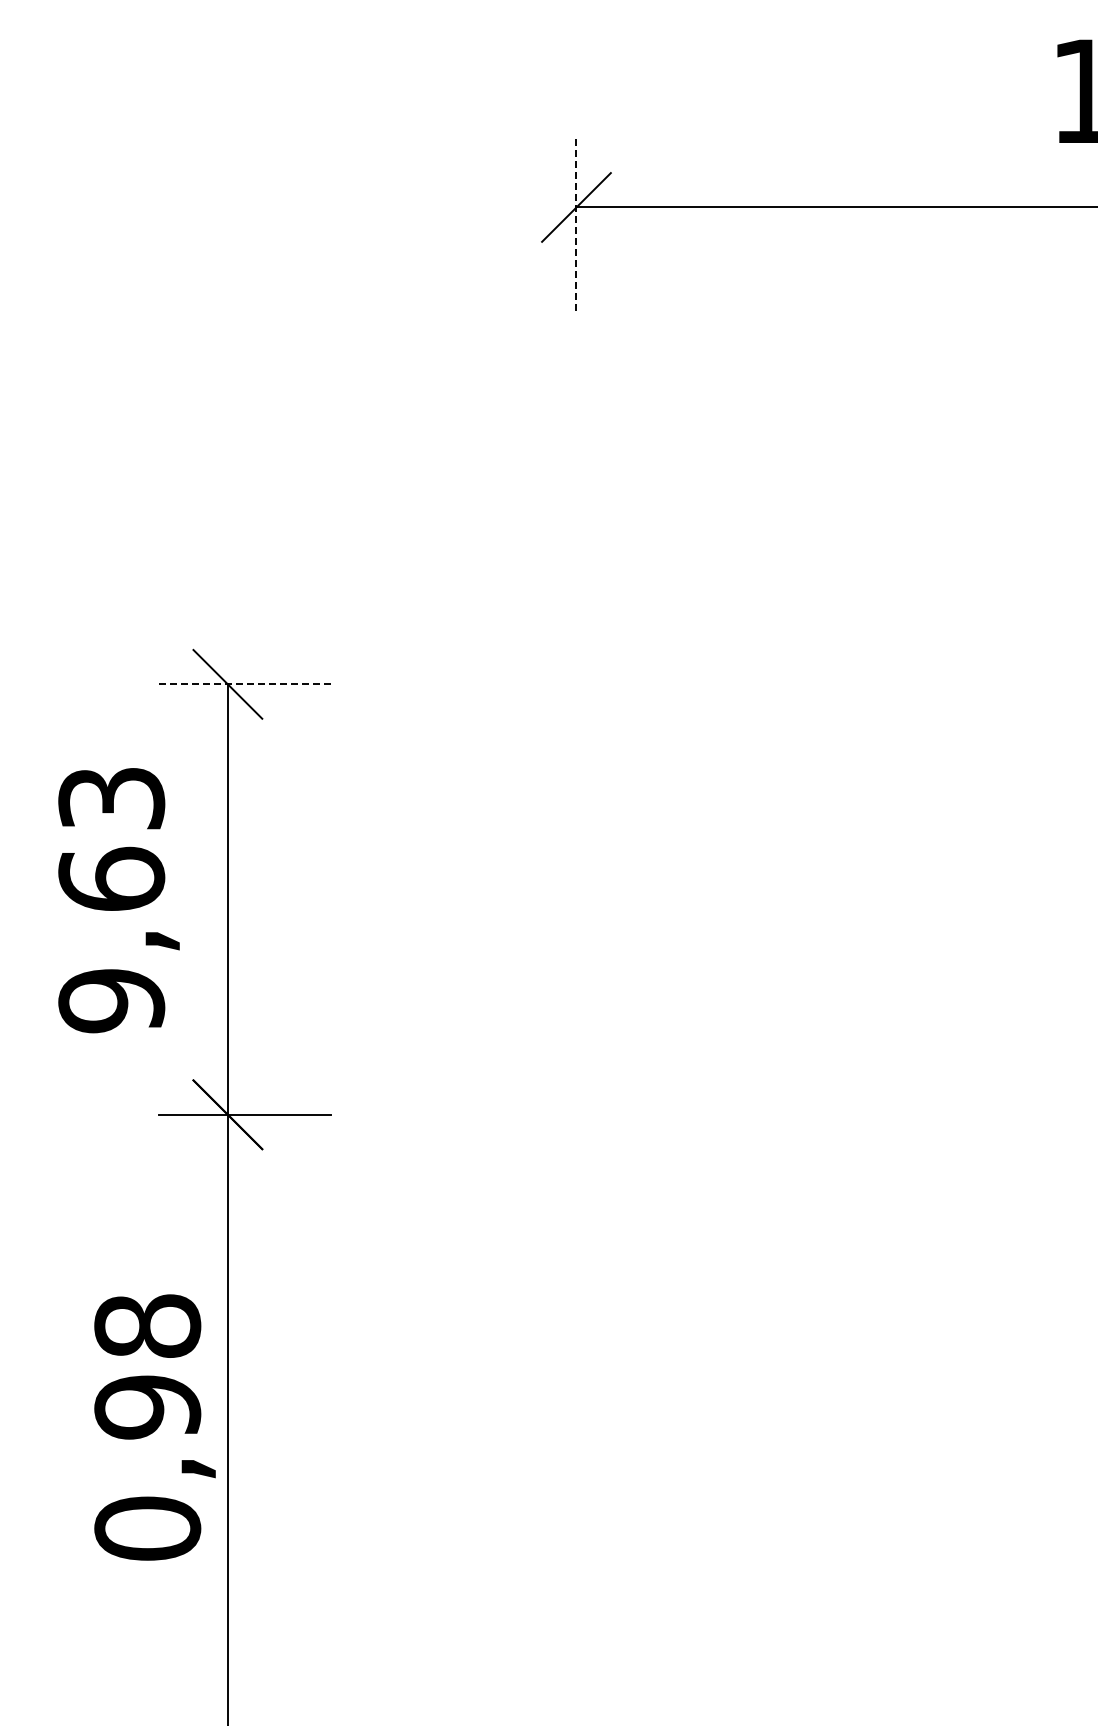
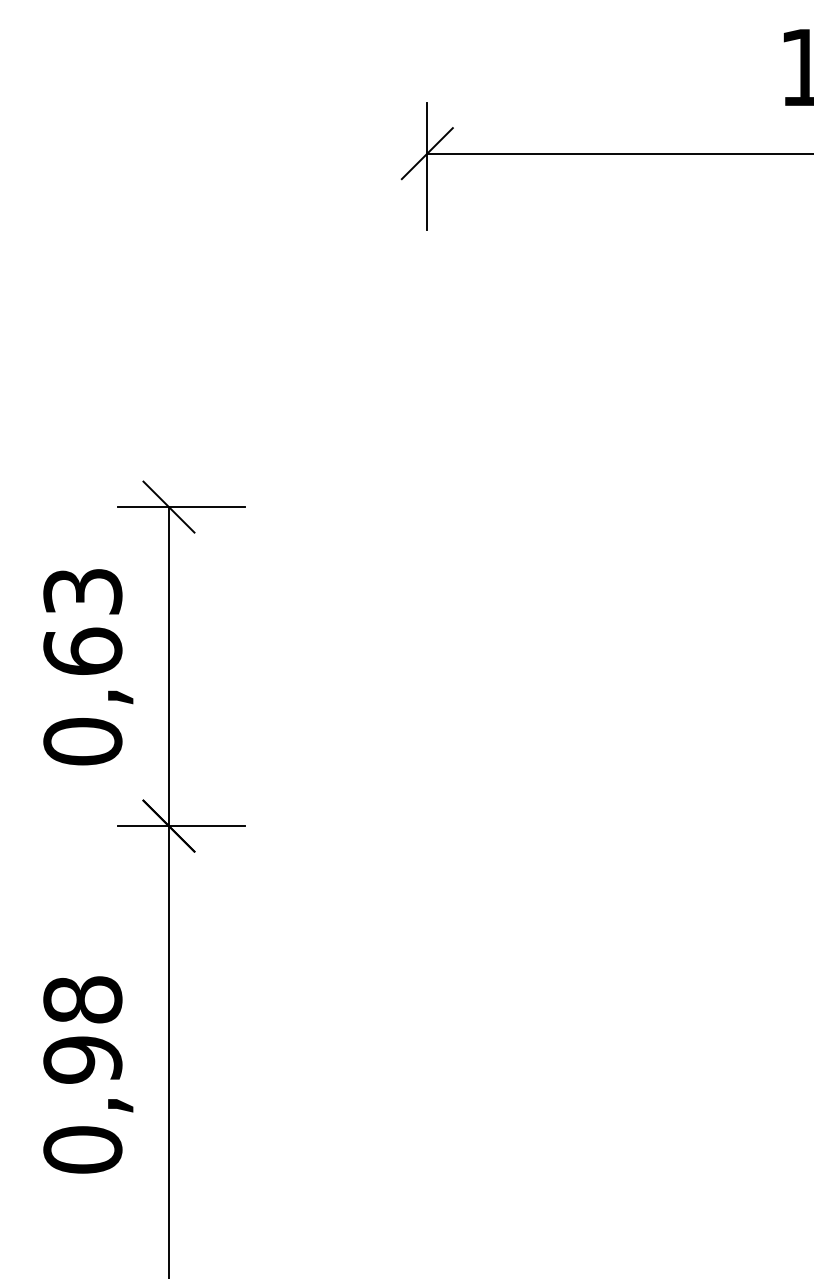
line: (576, 224) -> (427, 166), dashed -> solid
line: (245, 684) -> (182, 507), dashed -> solid
text: (111, 1000) -> (82, 741), 9,63 -> 0,63
text: (154, 1427) -> (87, 1074), moved

